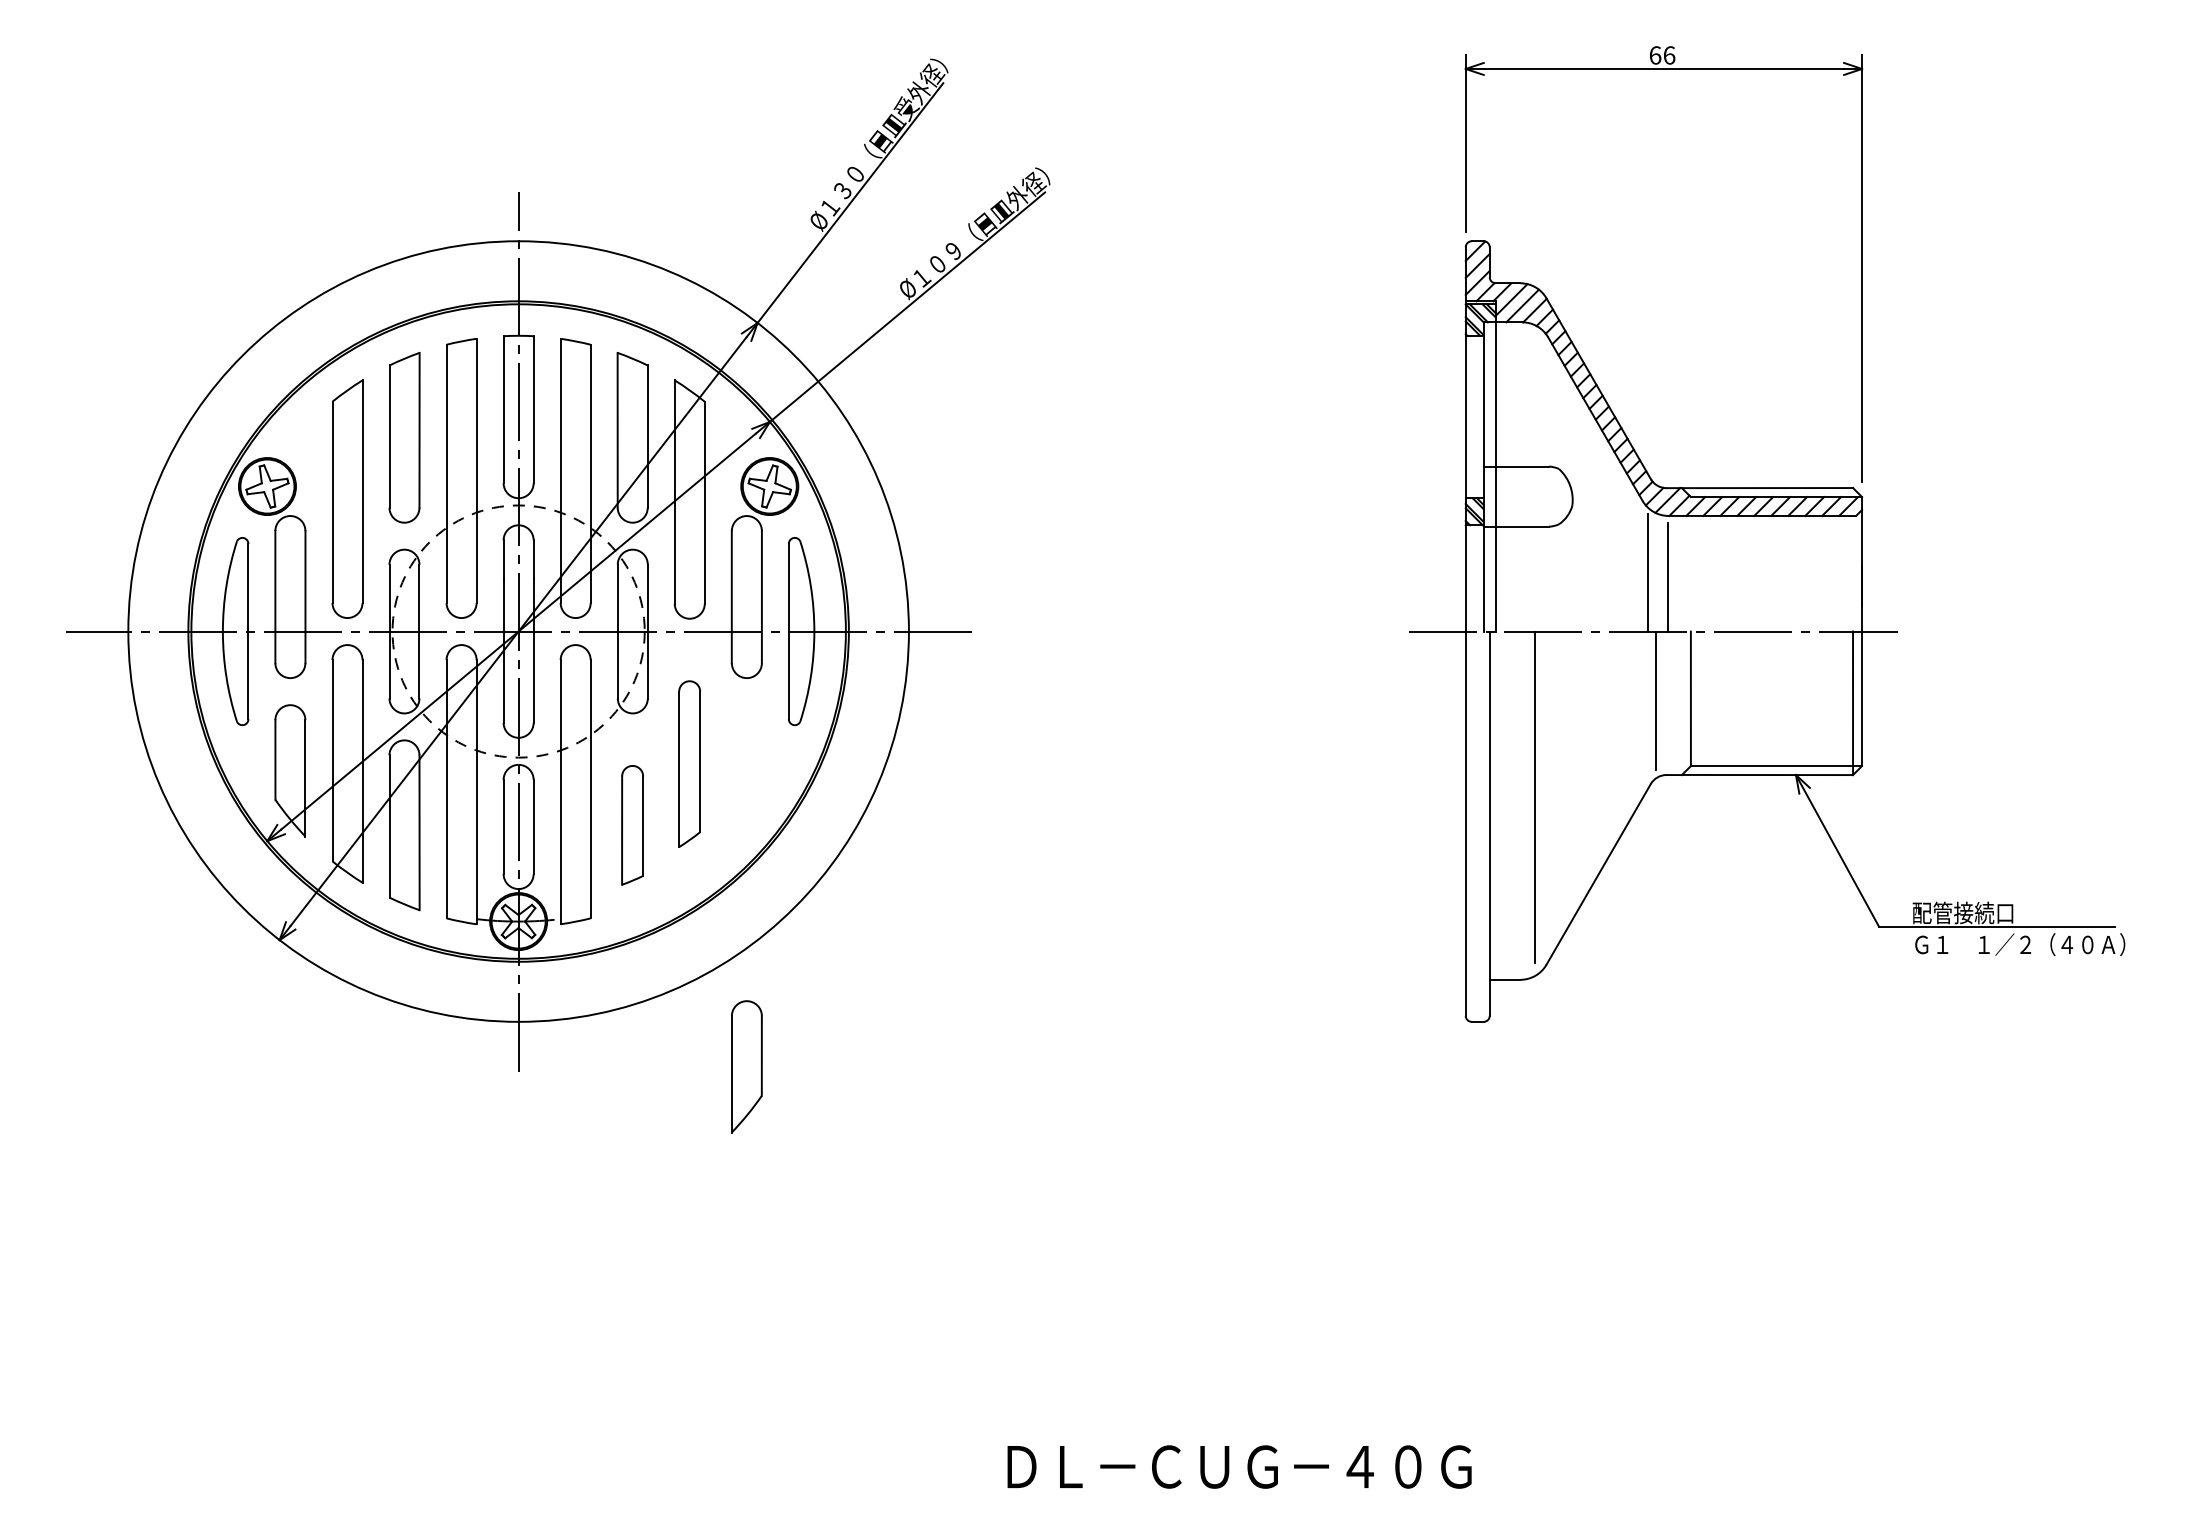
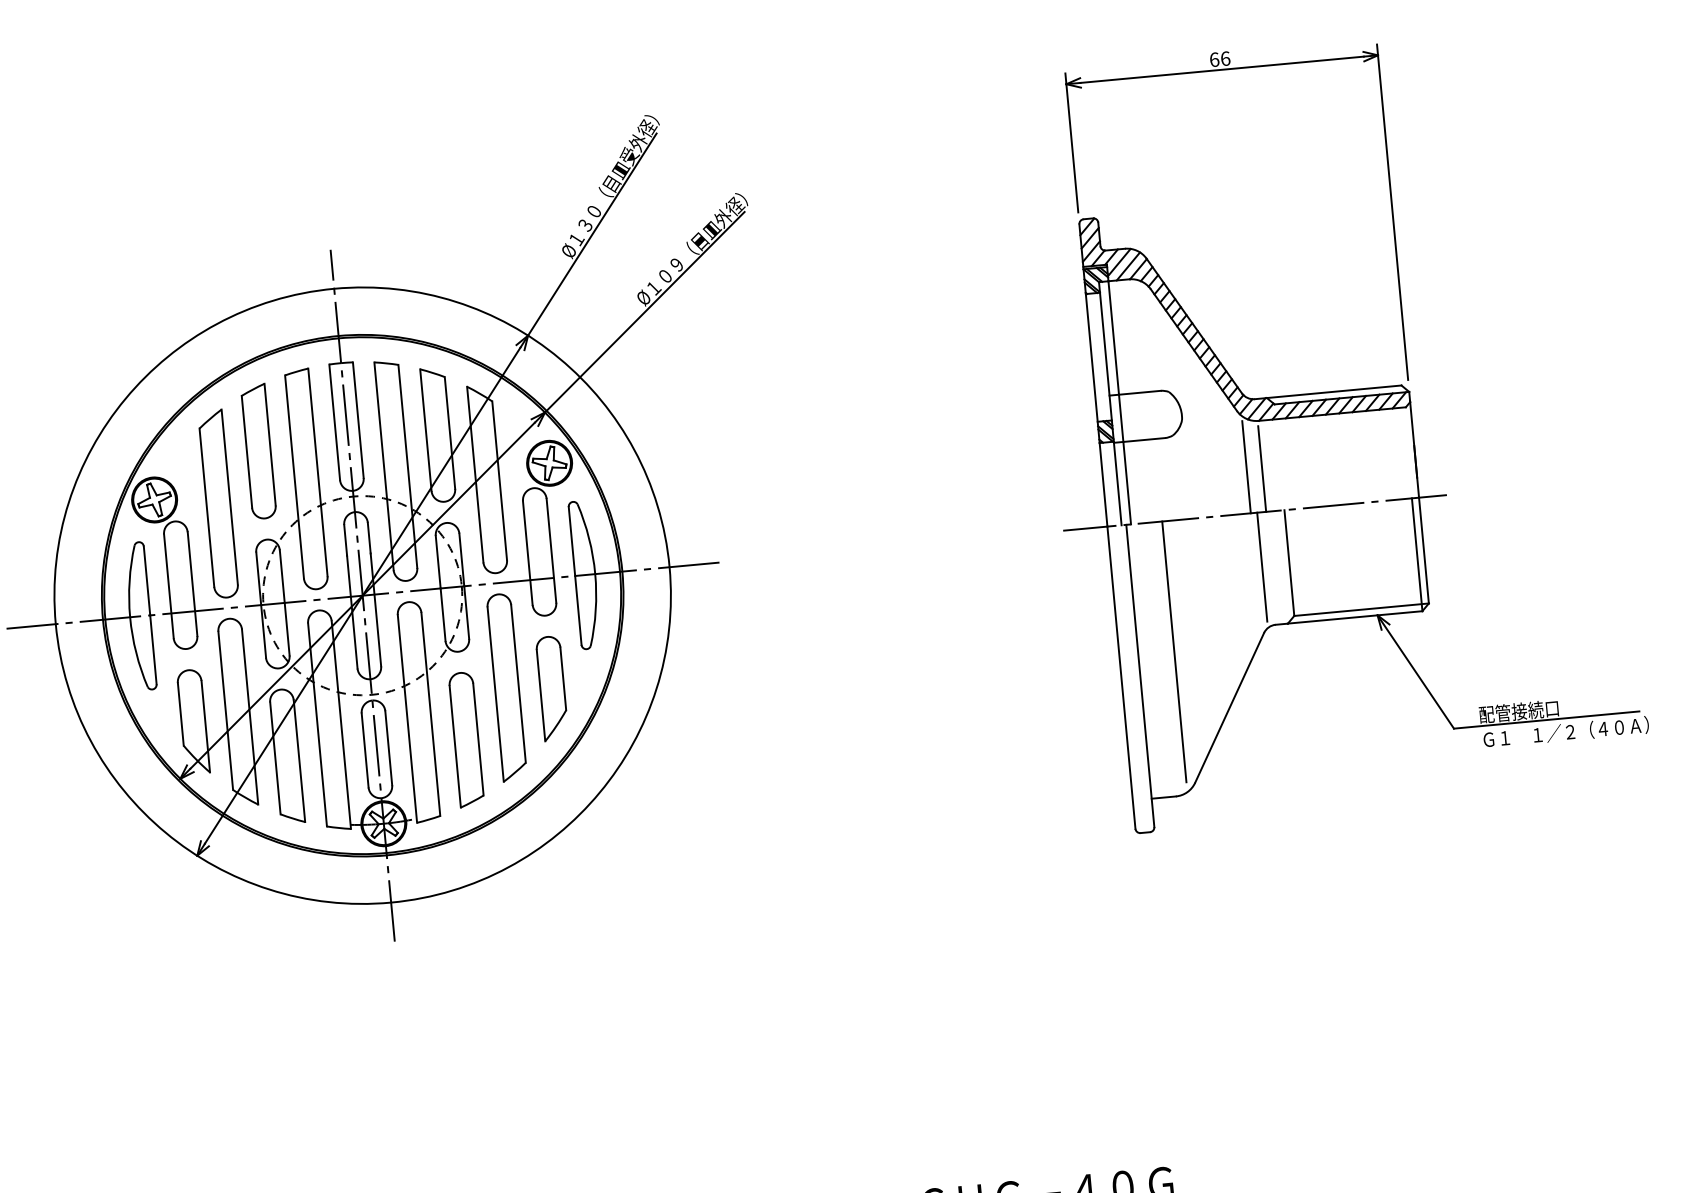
part: (689, 763) -> (506, 686), size x1.43
part: (632, 825) -> (466, 739), size x1.43
part: (746, 1066) -> (552, 688), moved

